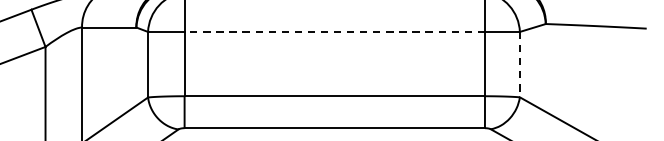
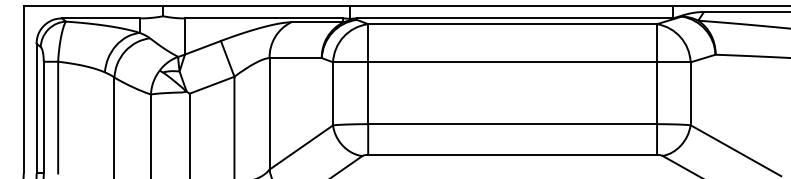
line: (334, 32) -> (512, 62), dashed -> solid
line: (519, 65) -> (690, 94), dashed -> solid

